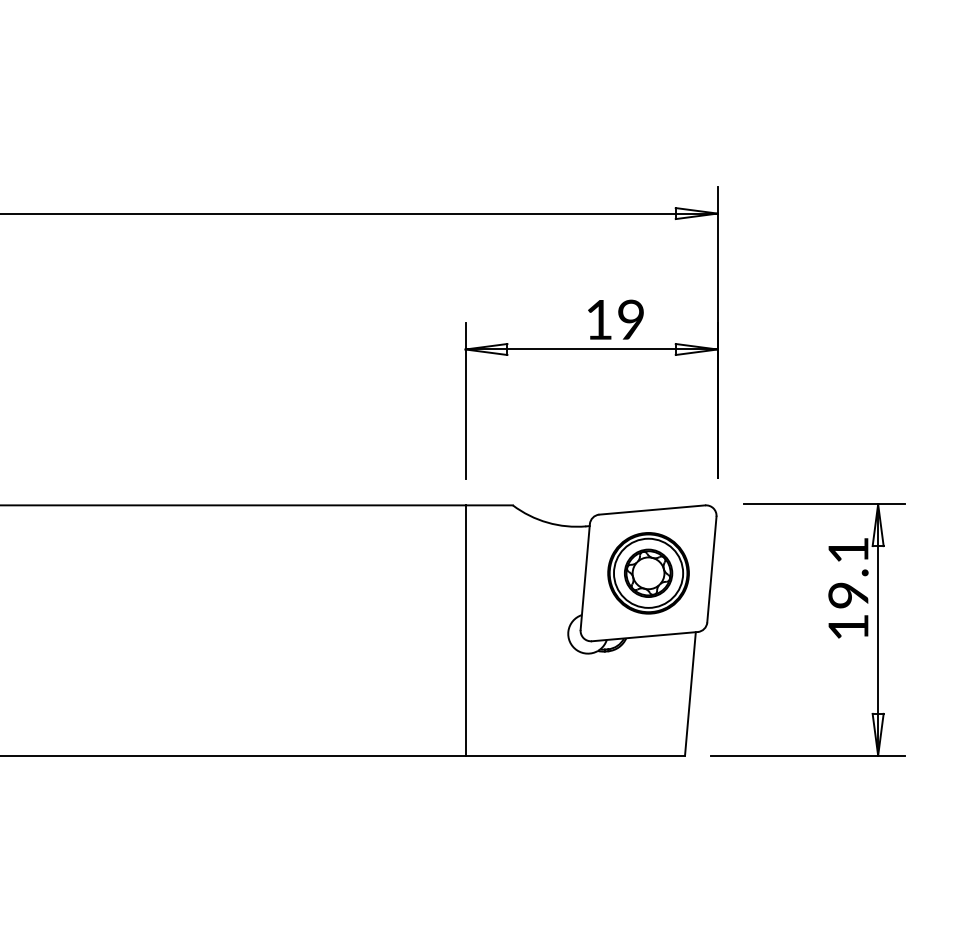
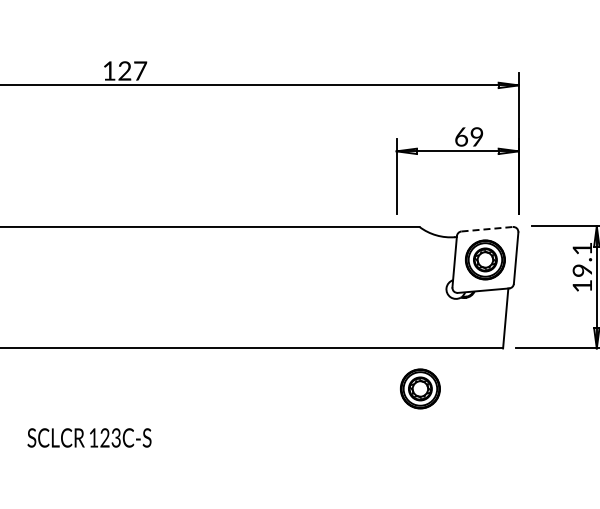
text: (599, 318) -> (461, 136), 19 -> 69
line: (652, 510) -> (487, 229), solid -> dashed
line: (465, 630) -> (396, 287), removed
part: (514, 838) -> (420, 388), added

